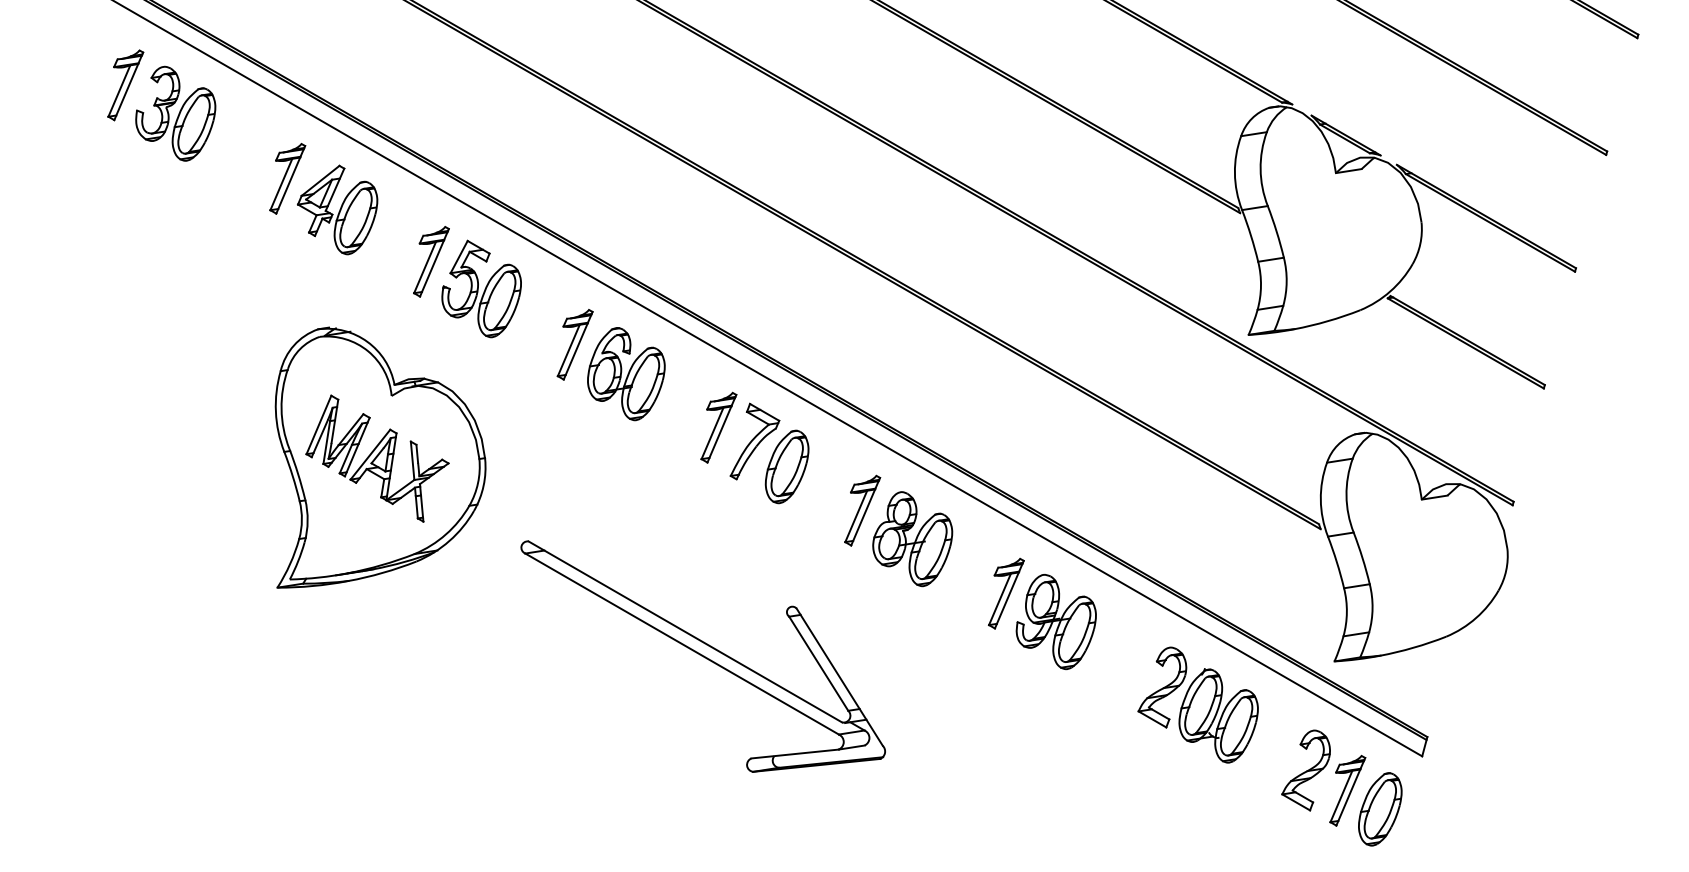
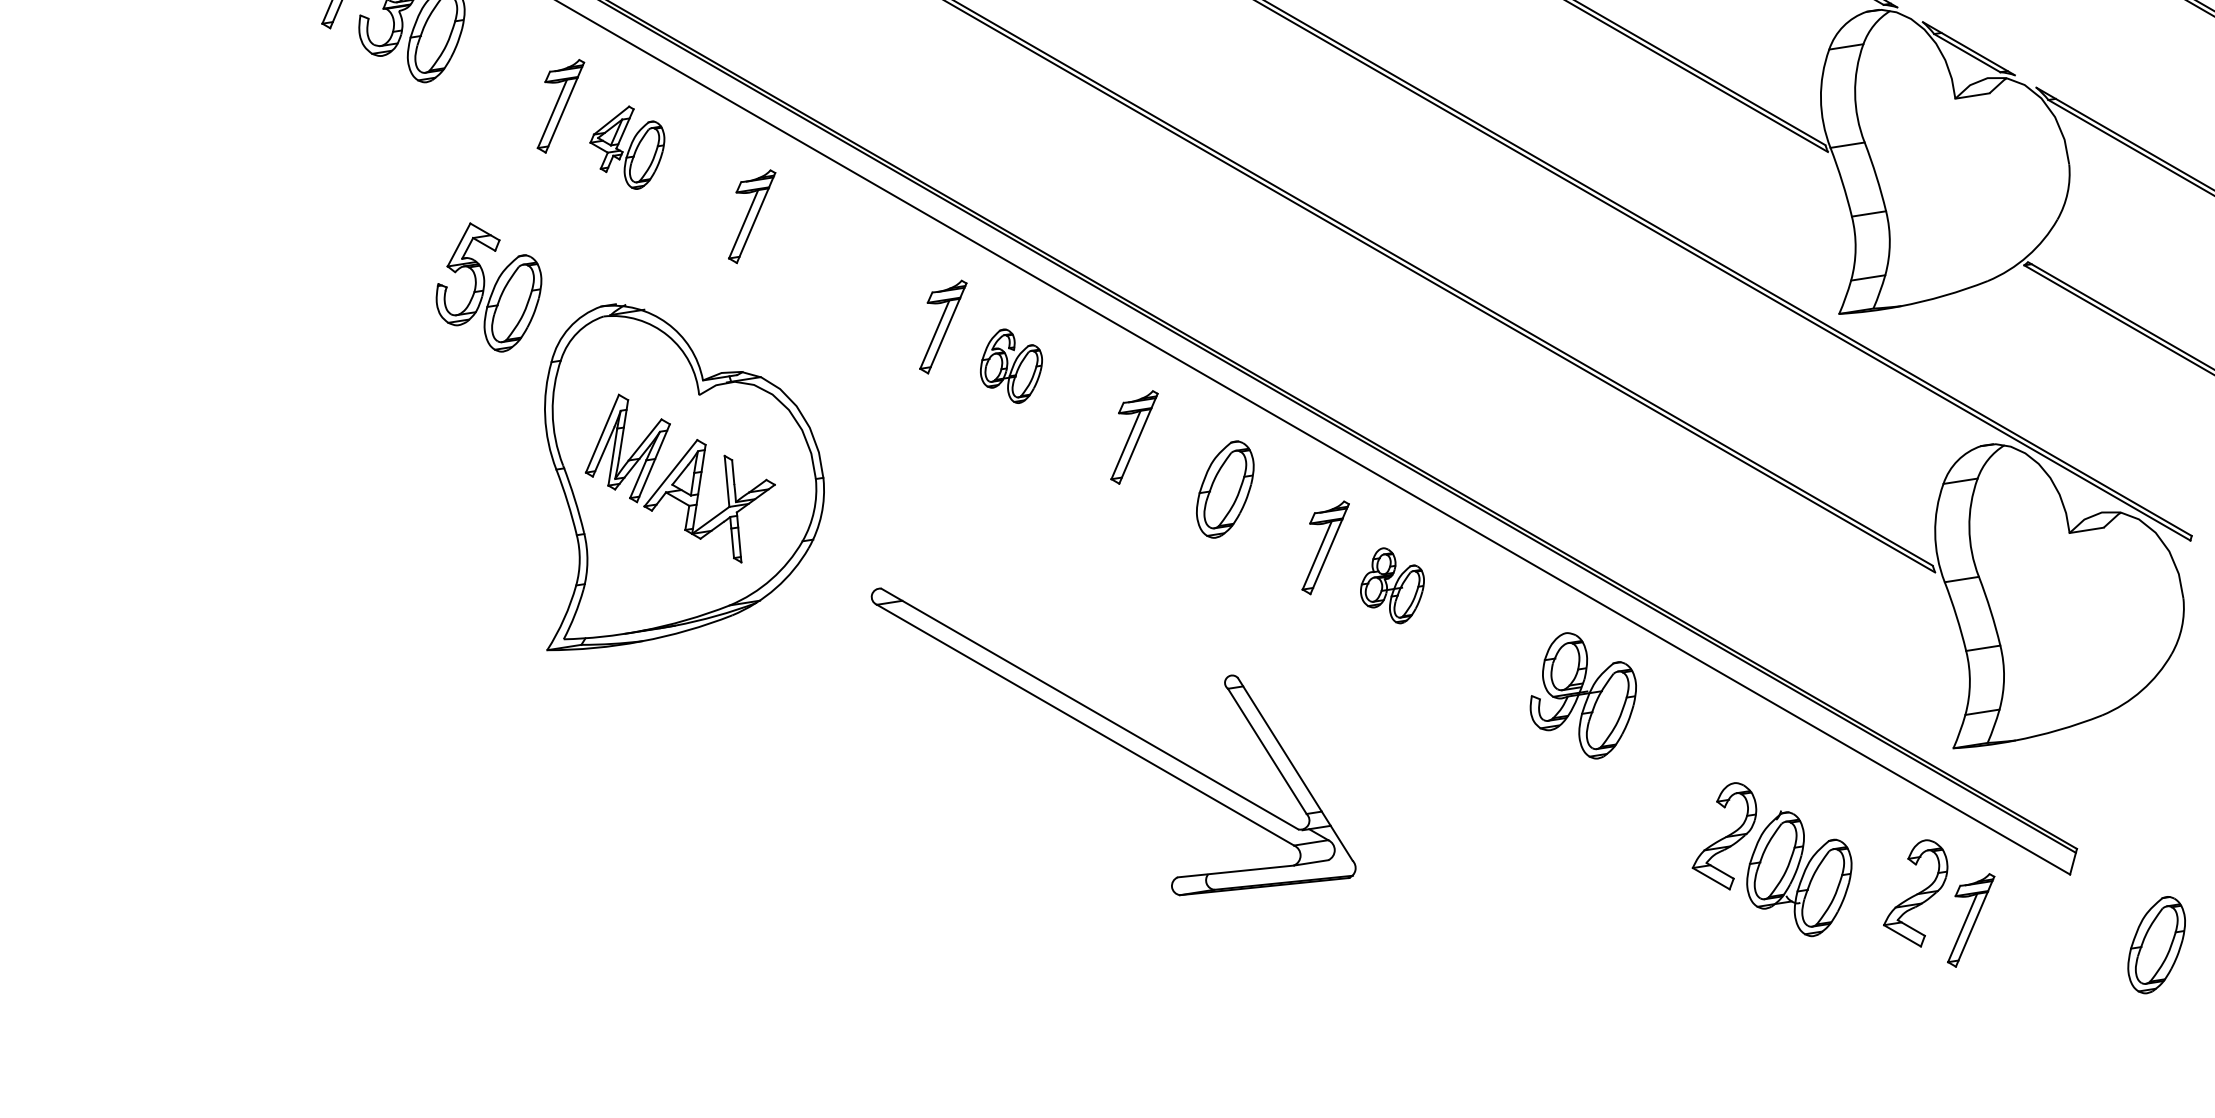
part: (337, 209) -> (627, 147), size x0.7
part: (481, 288) -> (488, 286), moved
part: (626, 374) -> (1011, 366), size x0.6
part: (754, 441) -> (1181, 455), removed
part: (912, 539) -> (1392, 586), size x0.6
part: (1006, 593) -> (1517, 657), removed
part: (1197, 704) -> (1771, 858), moved
part: (1380, 809) -> (2156, 945), moved

